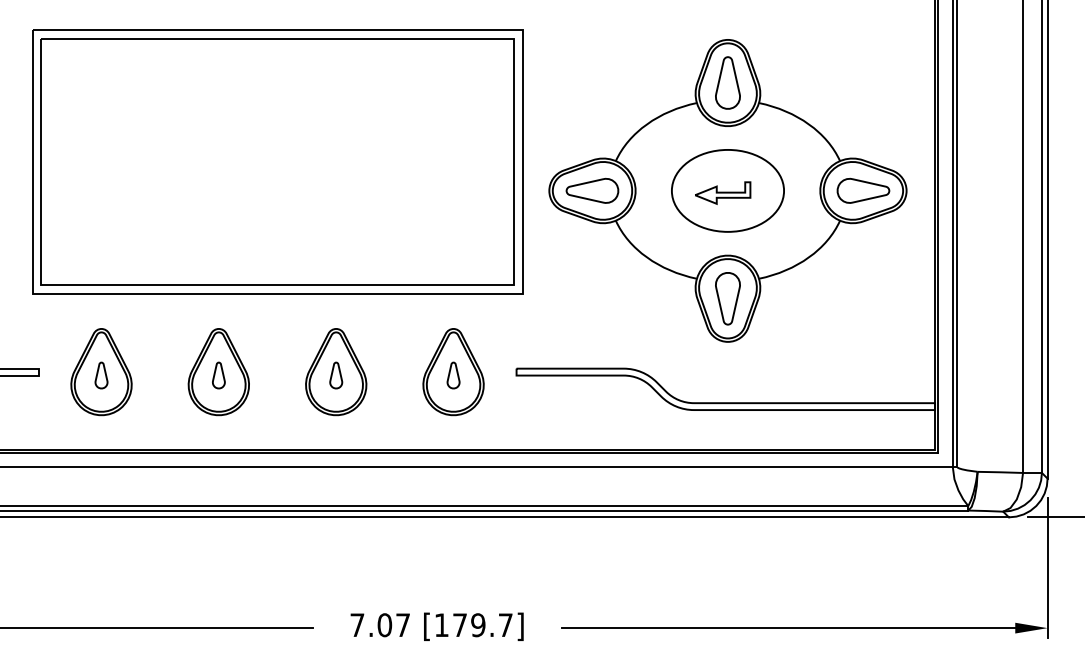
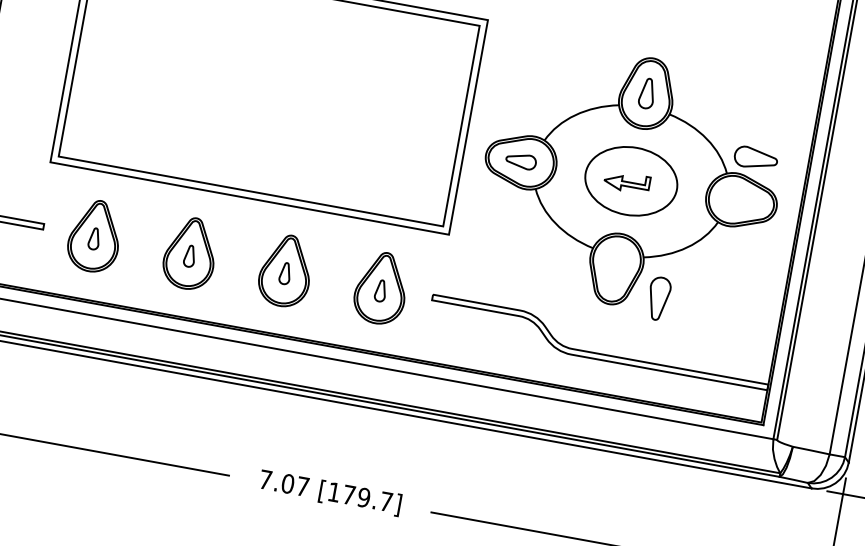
part: (727, 82) -> (646, 93), size x0.7
part: (592, 190) -> (521, 160), size x0.7
part: (863, 190) -> (756, 158), moved
part: (727, 298) -> (658, 298), moved

